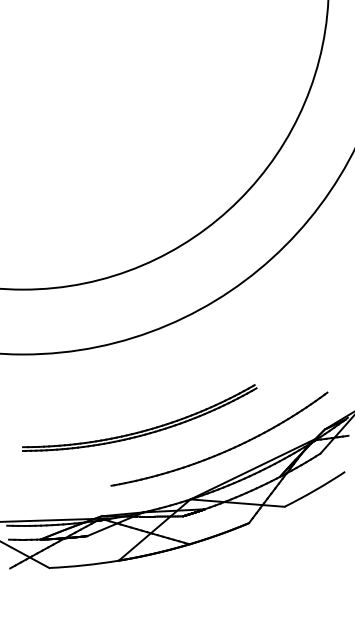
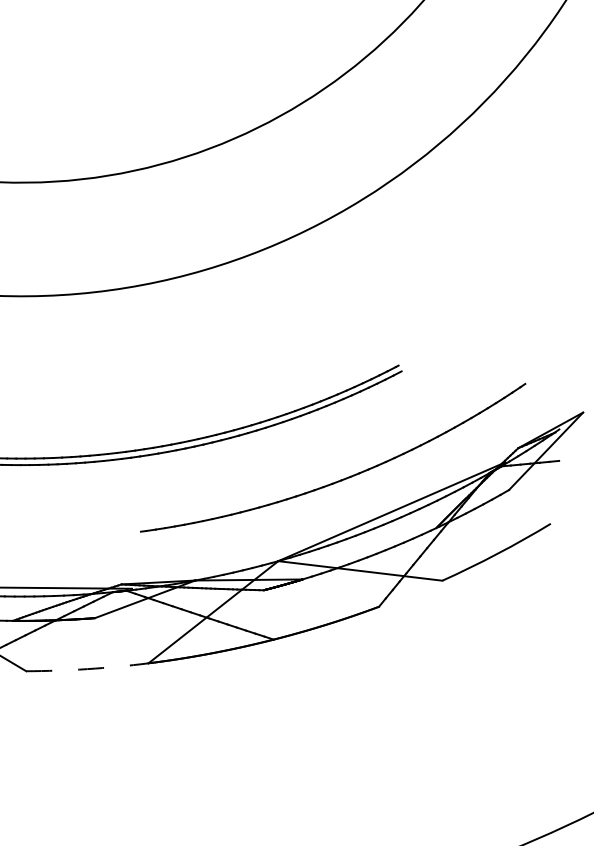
arc: (84, 565) -> (88, 669), solid -> dashed

